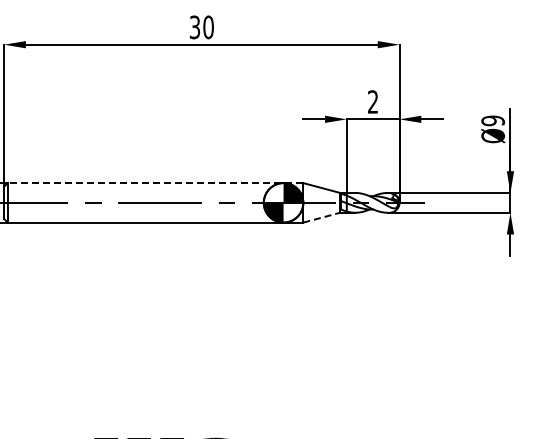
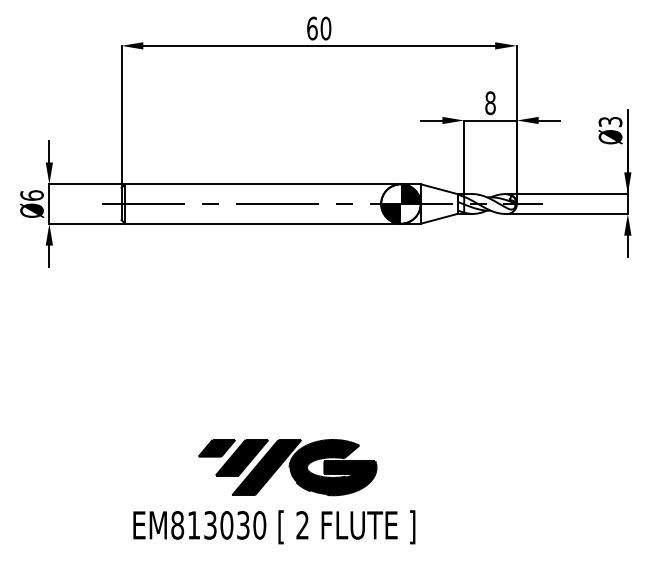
text: (195, 27) -> (312, 28), 30 -> 60
text: (373, 102) -> (490, 103), 2 -> 8
text: (493, 120) -> (610, 121), Ø9 -> Ø3
line: (155, 183) -> (272, 184), dashed -> solid
line: (322, 217) -> (439, 218), dashed -> solid

